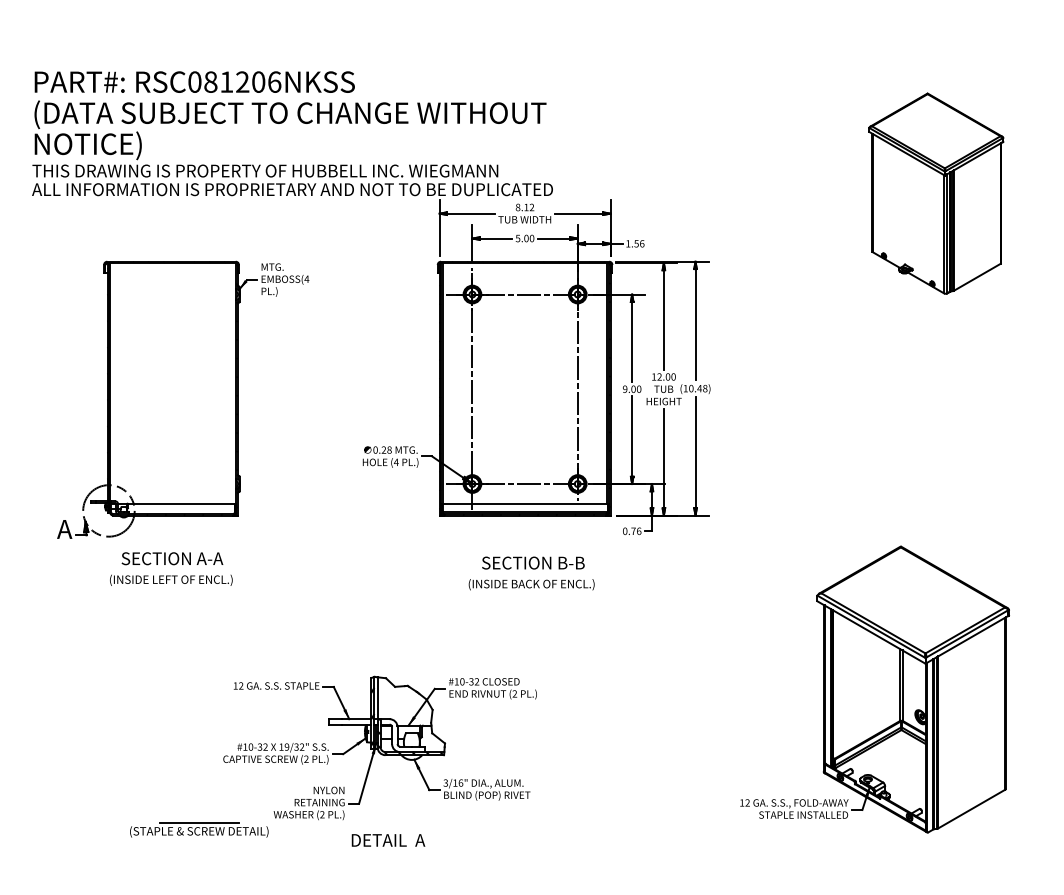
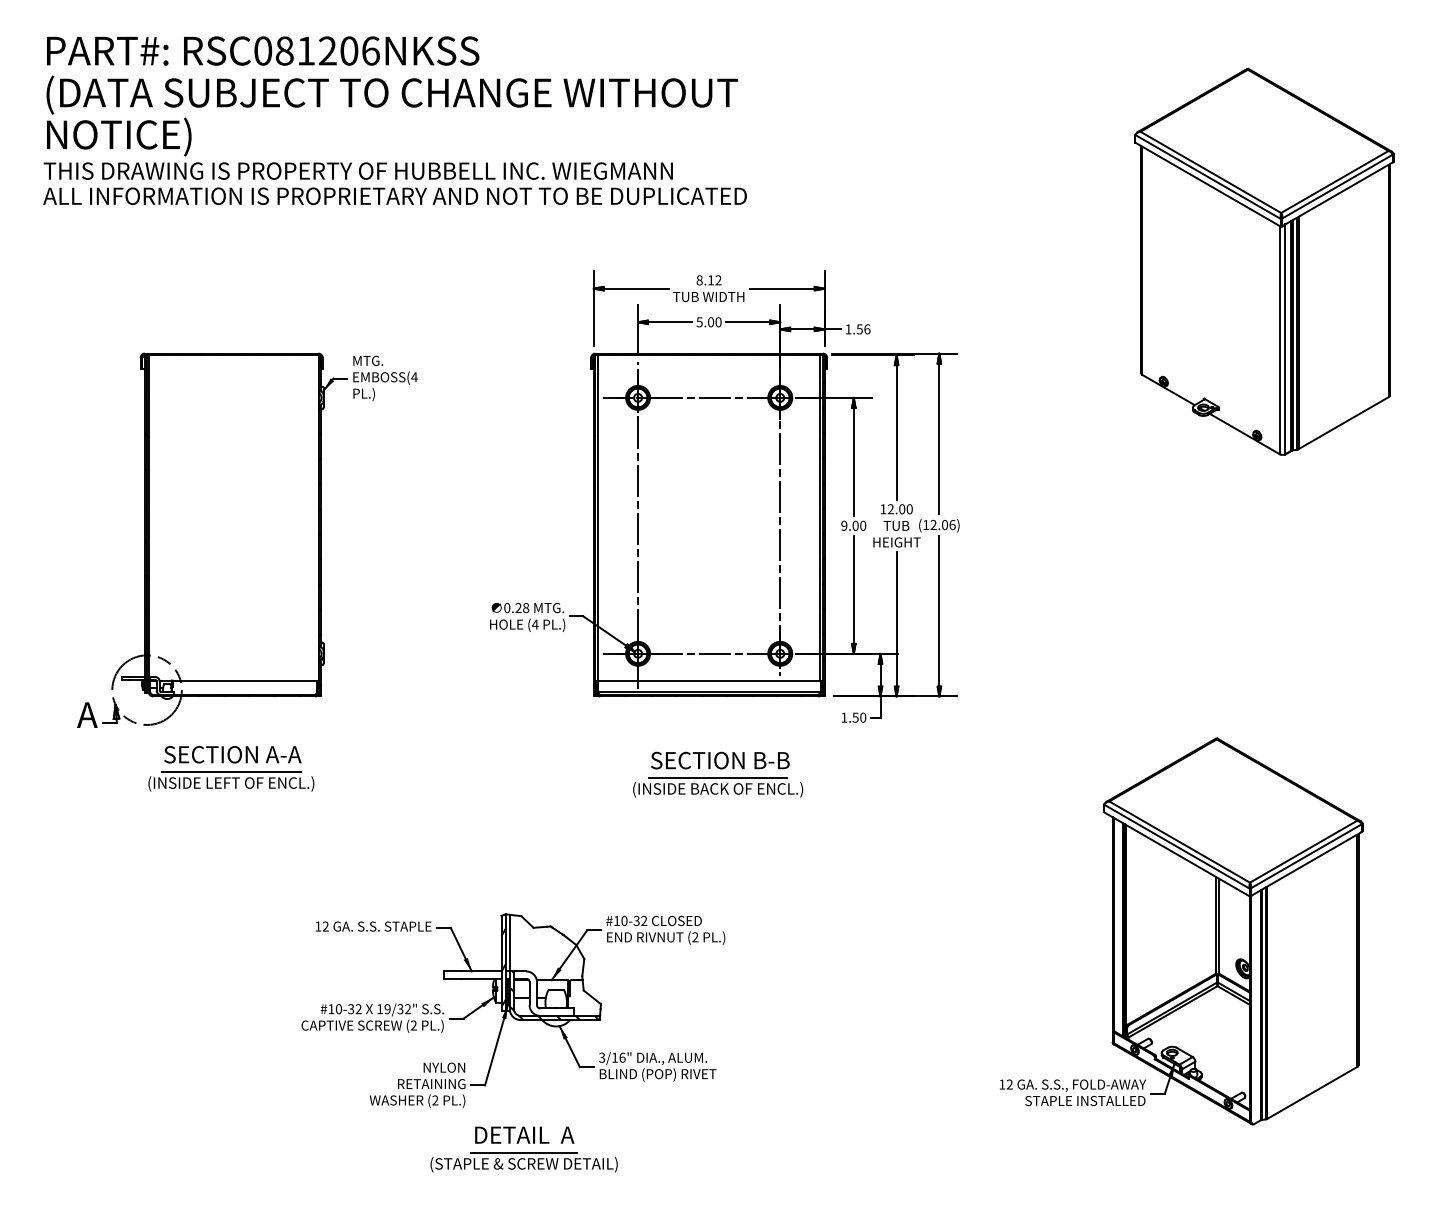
text: (292, 133) -> (394, 120), moved
part: (936, 193) -> (1264, 261), size x1.43
text: (697, 389) -> (942, 525), (10.48) -> (12.06)
text: (631, 531) -> (853, 717), 0.76 -> 1.50
line: (171, 571) -> (231, 772), added
line: (531, 575) -> (717, 777), added
part: (198, 830) -> (523, 1162), moved

